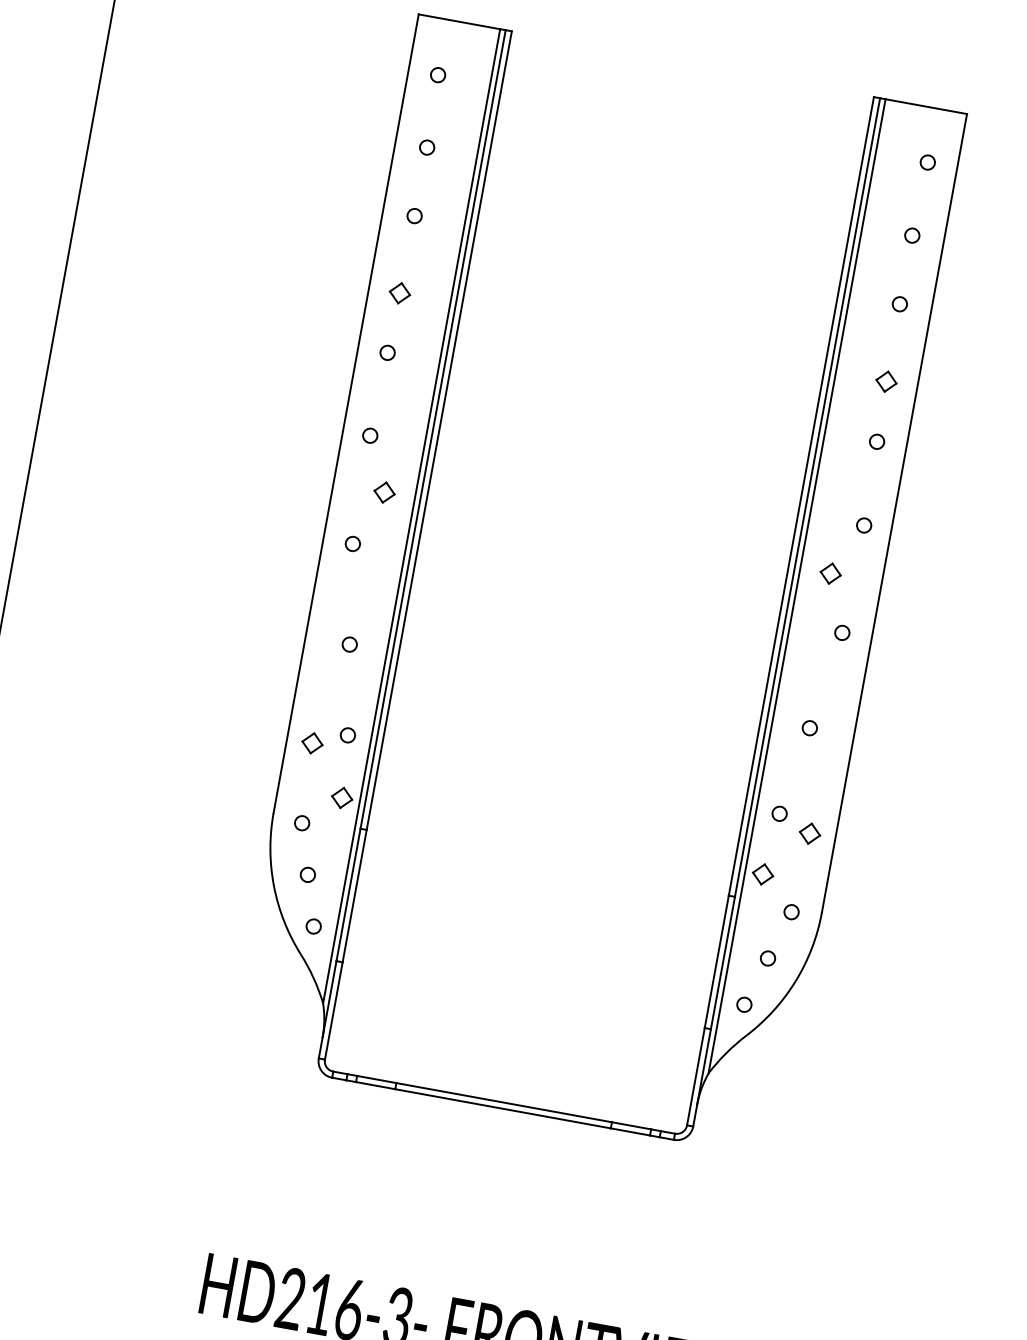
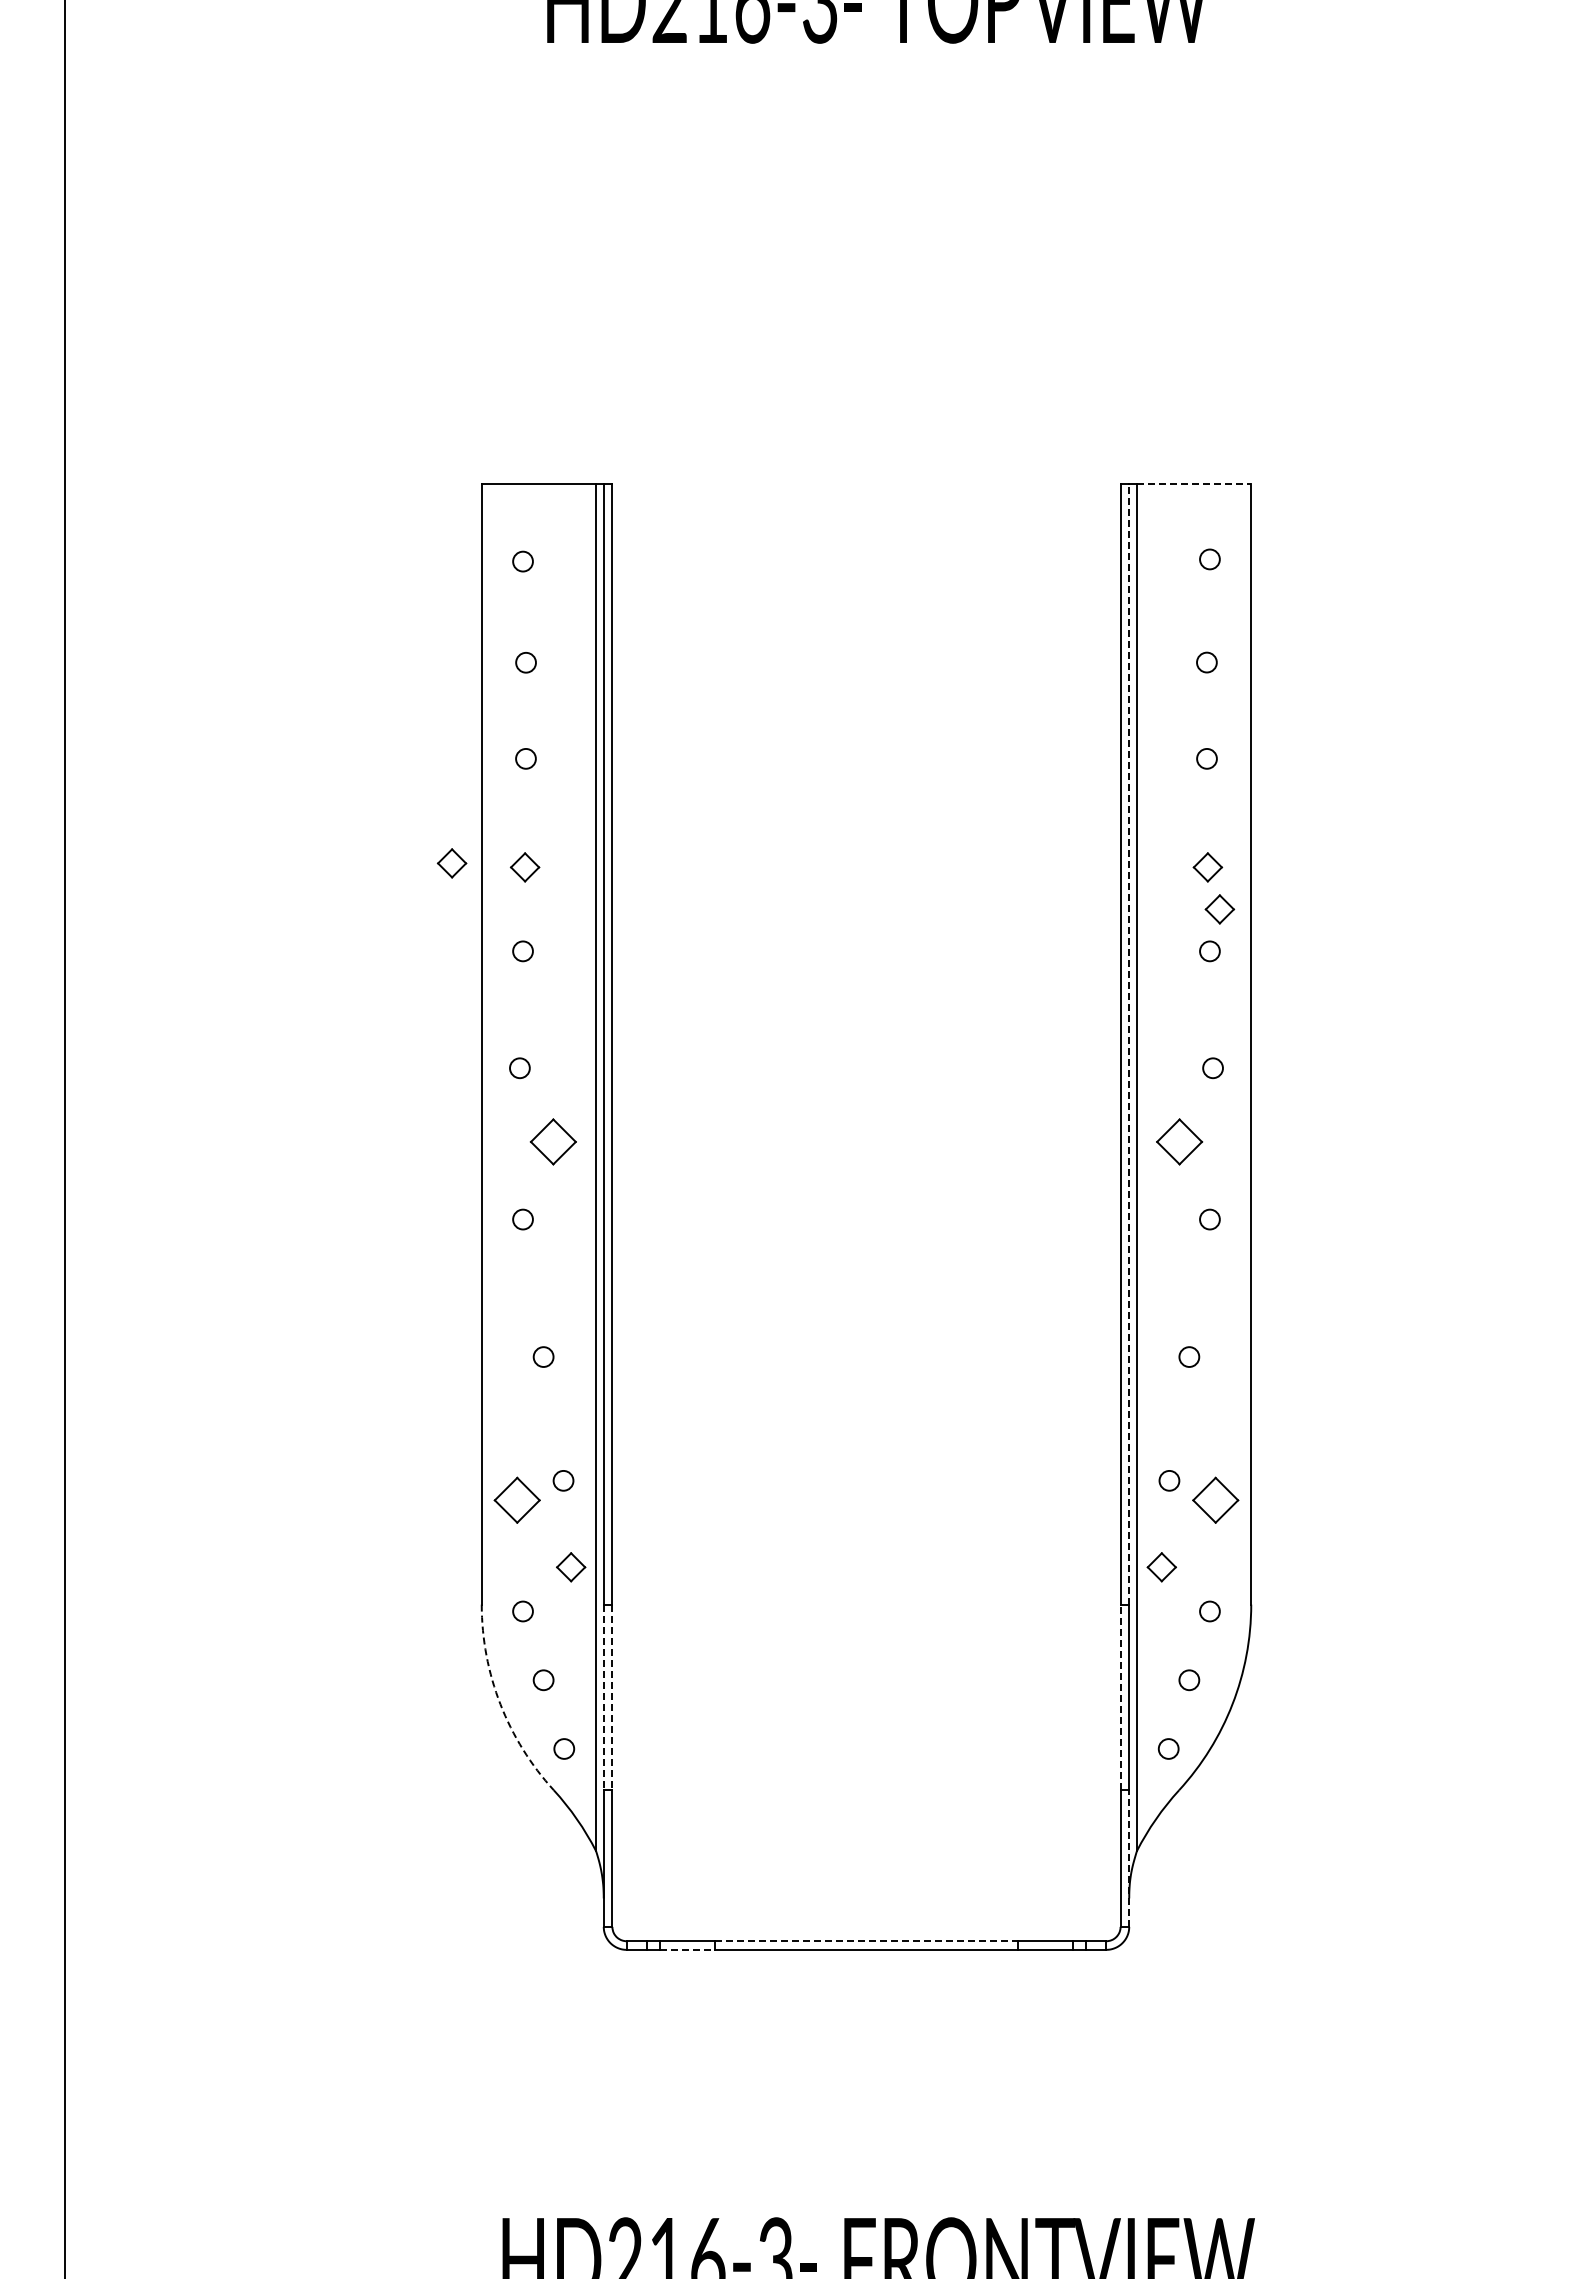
line: (926, 106) -> (1194, 483), solid -> dashed
part: (348, 281) -> (451, 863), added
part: (889, 413) -> (1219, 909), added
part: (384, 492) -> (553, 1141), size x1.6
line: (807, 497) -> (1129, 1043), solid -> dashed
part: (830, 573) -> (1179, 1141), size x1.6
part: (312, 743) -> (517, 1500), size x1.6
part: (809, 833) -> (1215, 1500), size x1.6
arc: (274, 886) -> (500, 1704), solid -> dashed
line: (348, 894) -> (603, 1697), solid -> dashed
line: (354, 896) -> (612, 1697), solid -> dashed
line: (716, 961) -> (1120, 1697), solid -> dashed
line: (702, 1077) -> (1129, 1858), solid -> dashed
line: (375, 1085) -> (687, 1949), solid -> dashed
line: (504, 1102) -> (866, 1941), solid -> dashed

